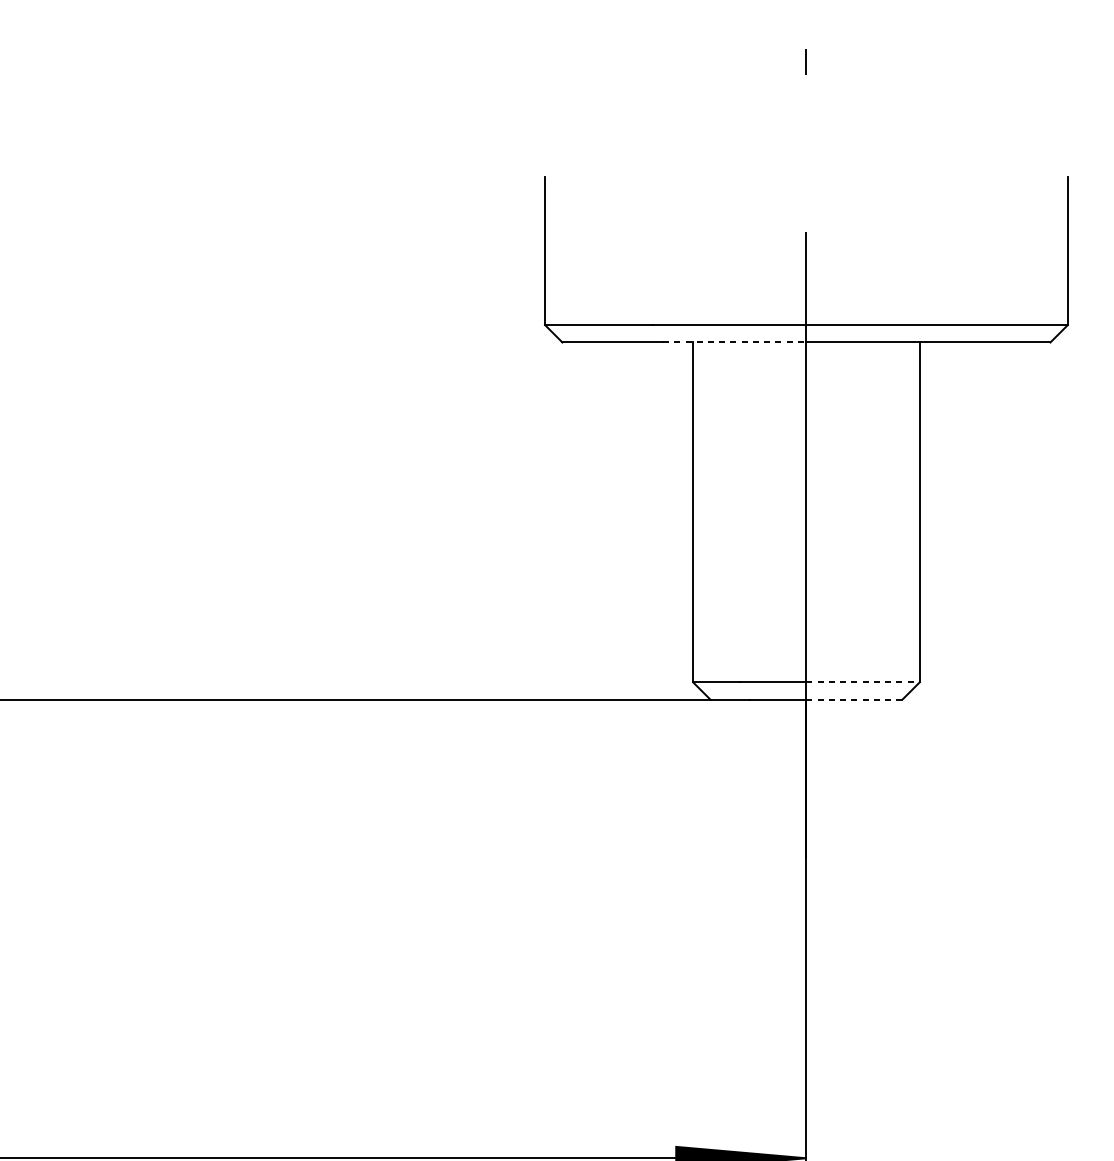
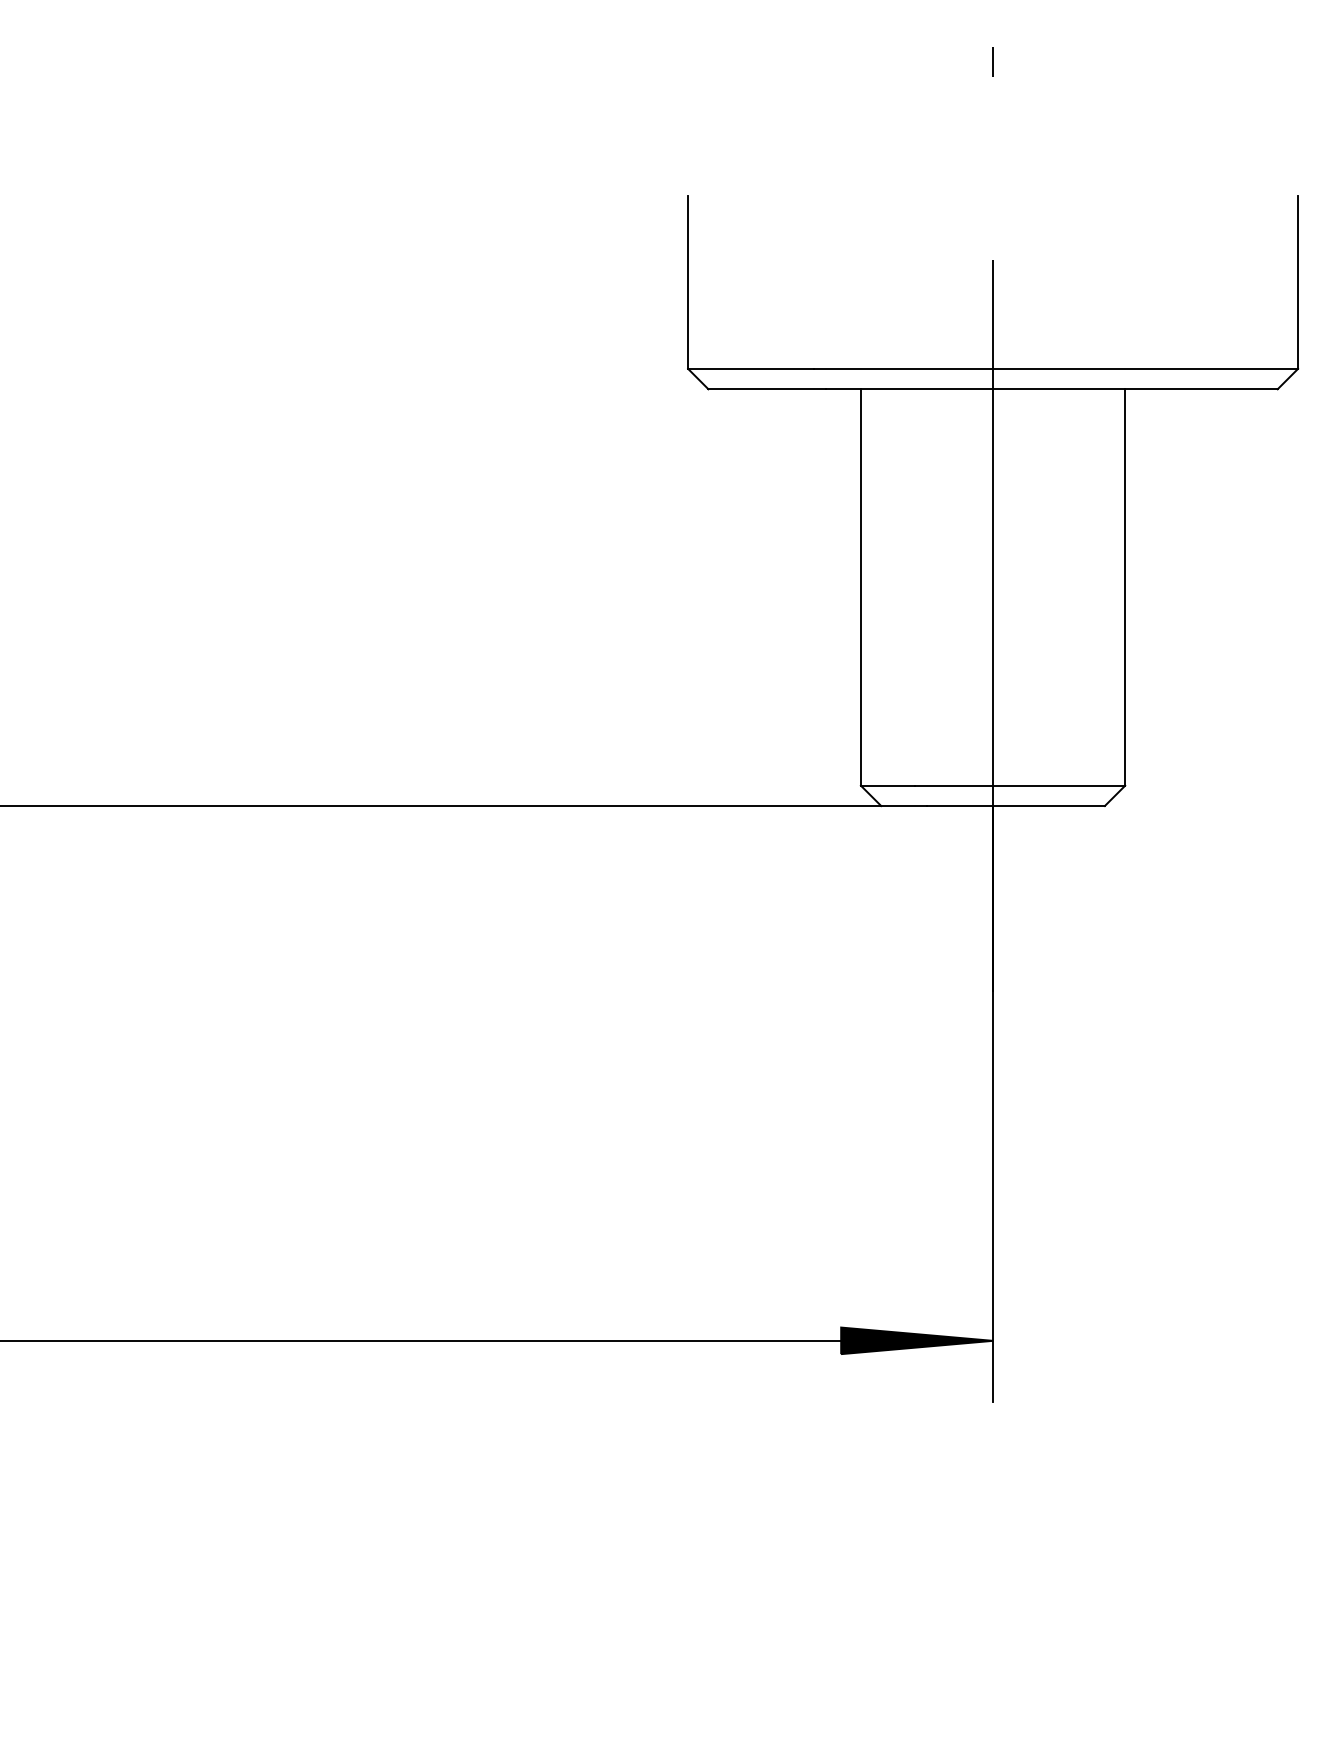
line: (734, 342) -> (909, 389), dashed -> solid
line: (863, 682) -> (1059, 785), dashed -> solid
line: (853, 700) -> (1048, 806), dashed -> solid

